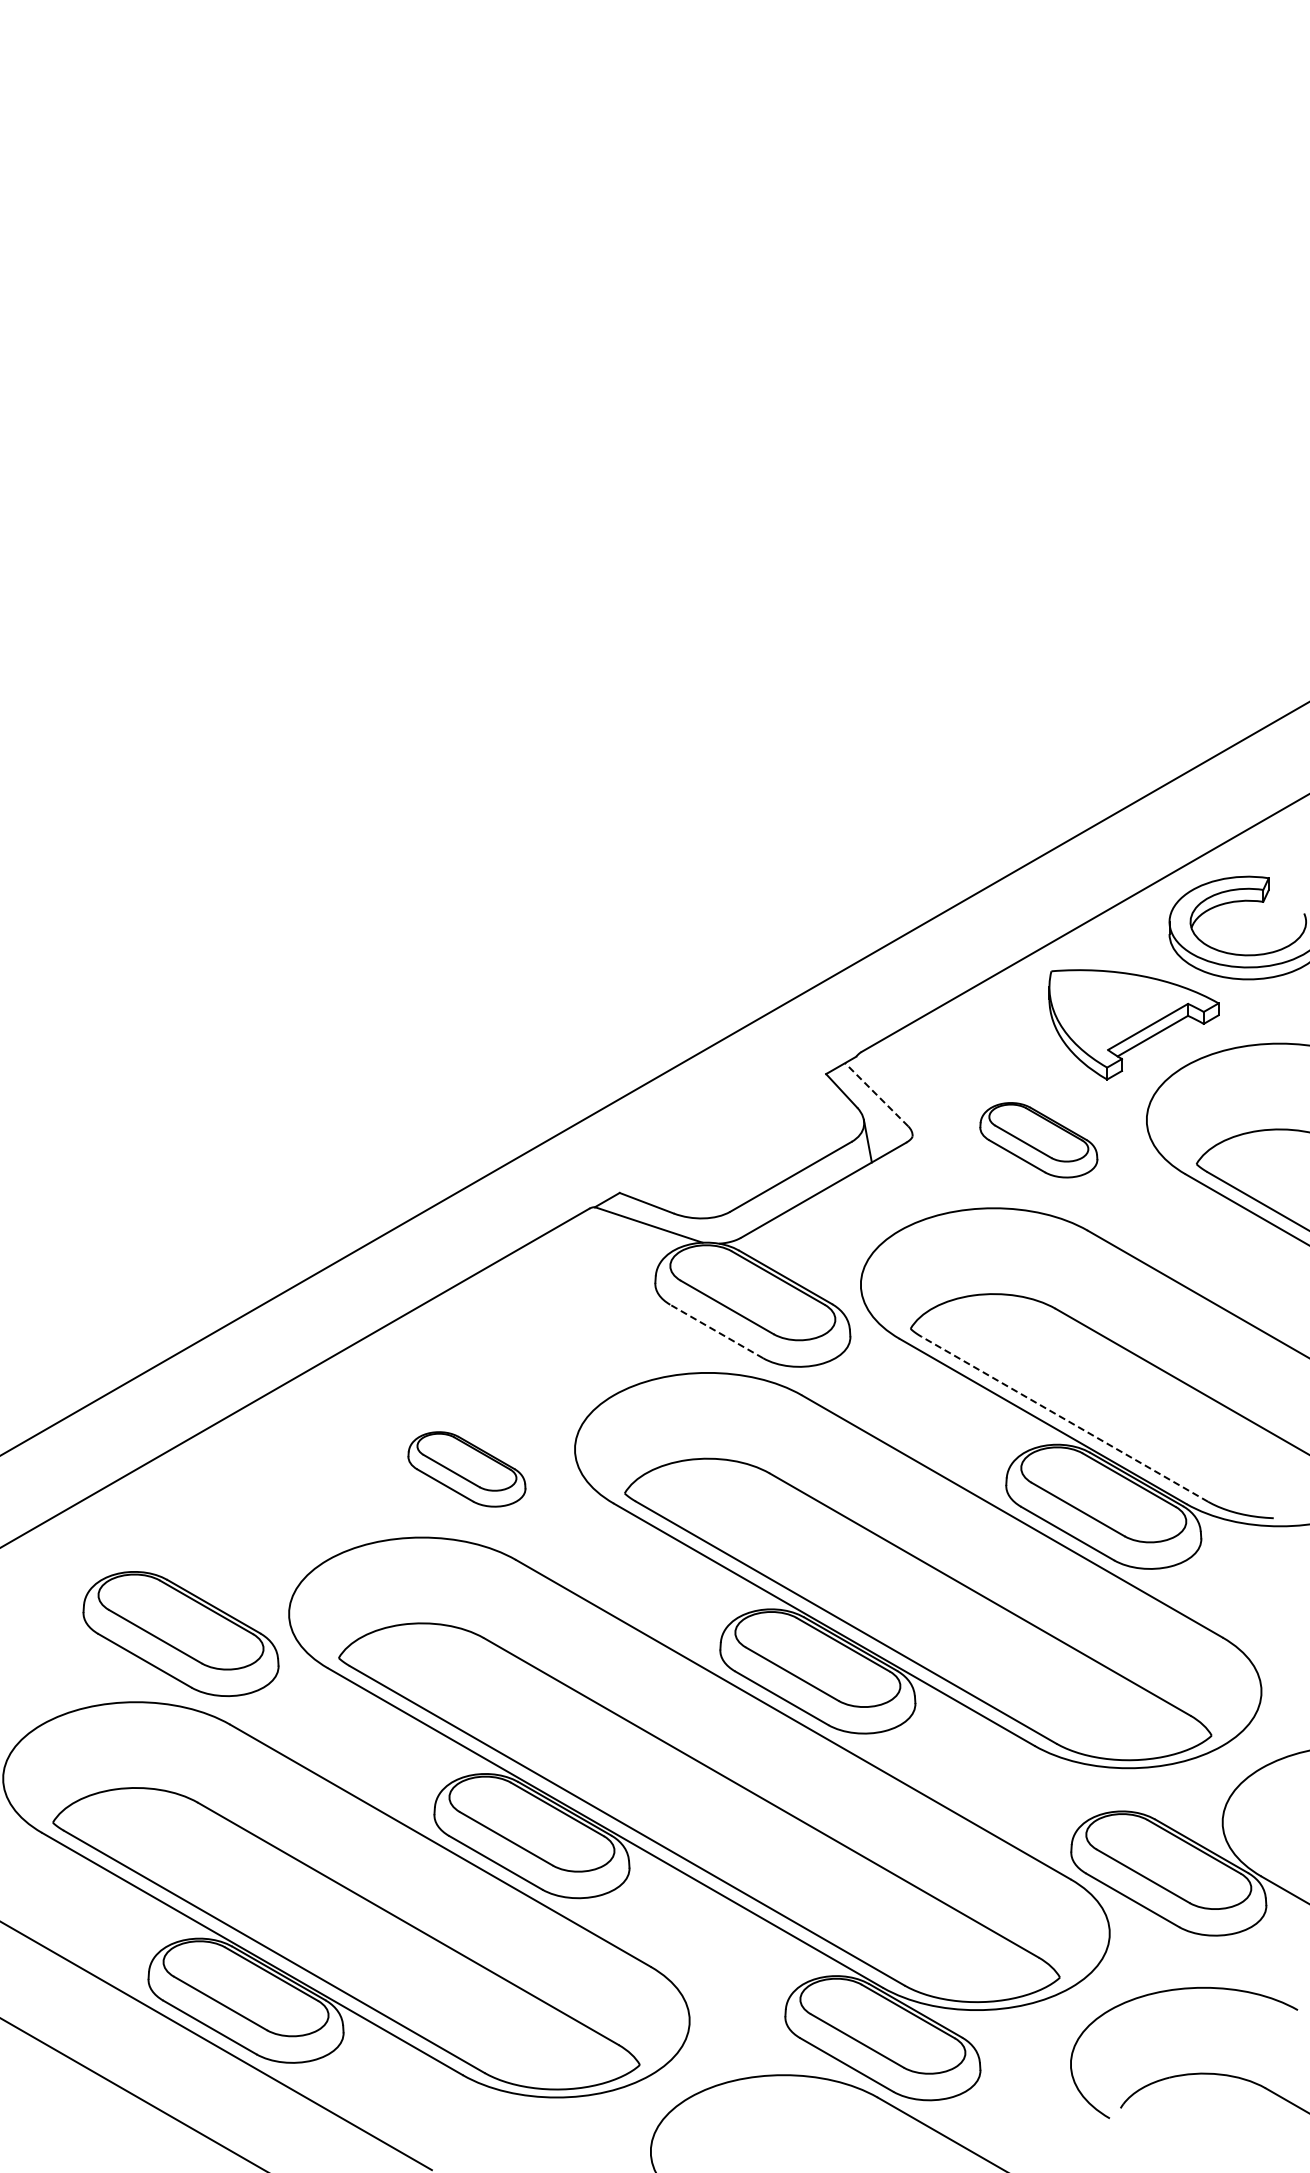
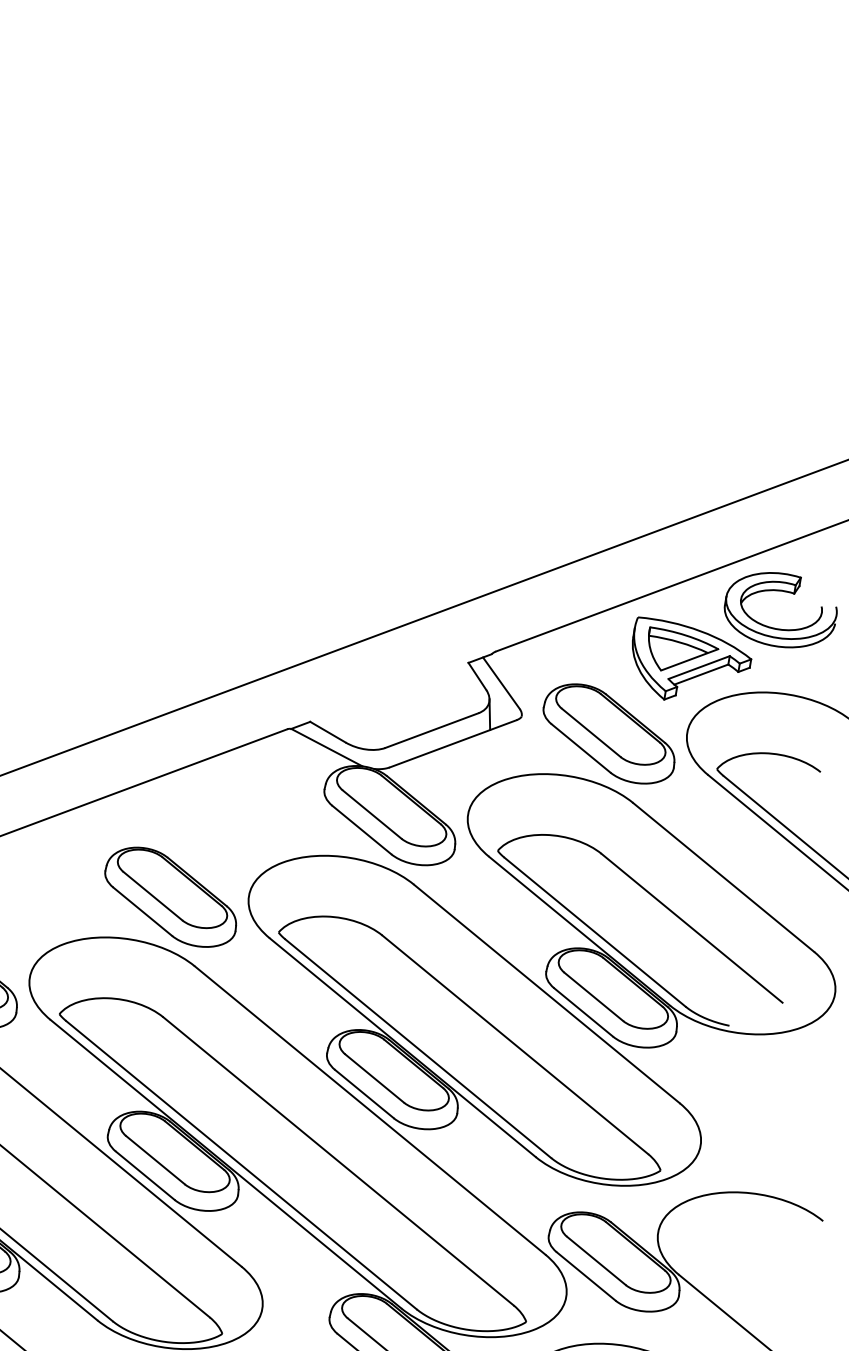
part: (1120, 1010) -> (681, 652), added
line: (876, 1094) -> (501, 683), dashed -> solid
part: (1038, 1140) -> (609, 734), size x1.67
line: (716, 1331) -> (361, 830), dashed -> solid
line: (1064, 1419) -> (594, 932), dashed -> solid
part: (466, 1469) -> (170, 897), size x1.67

